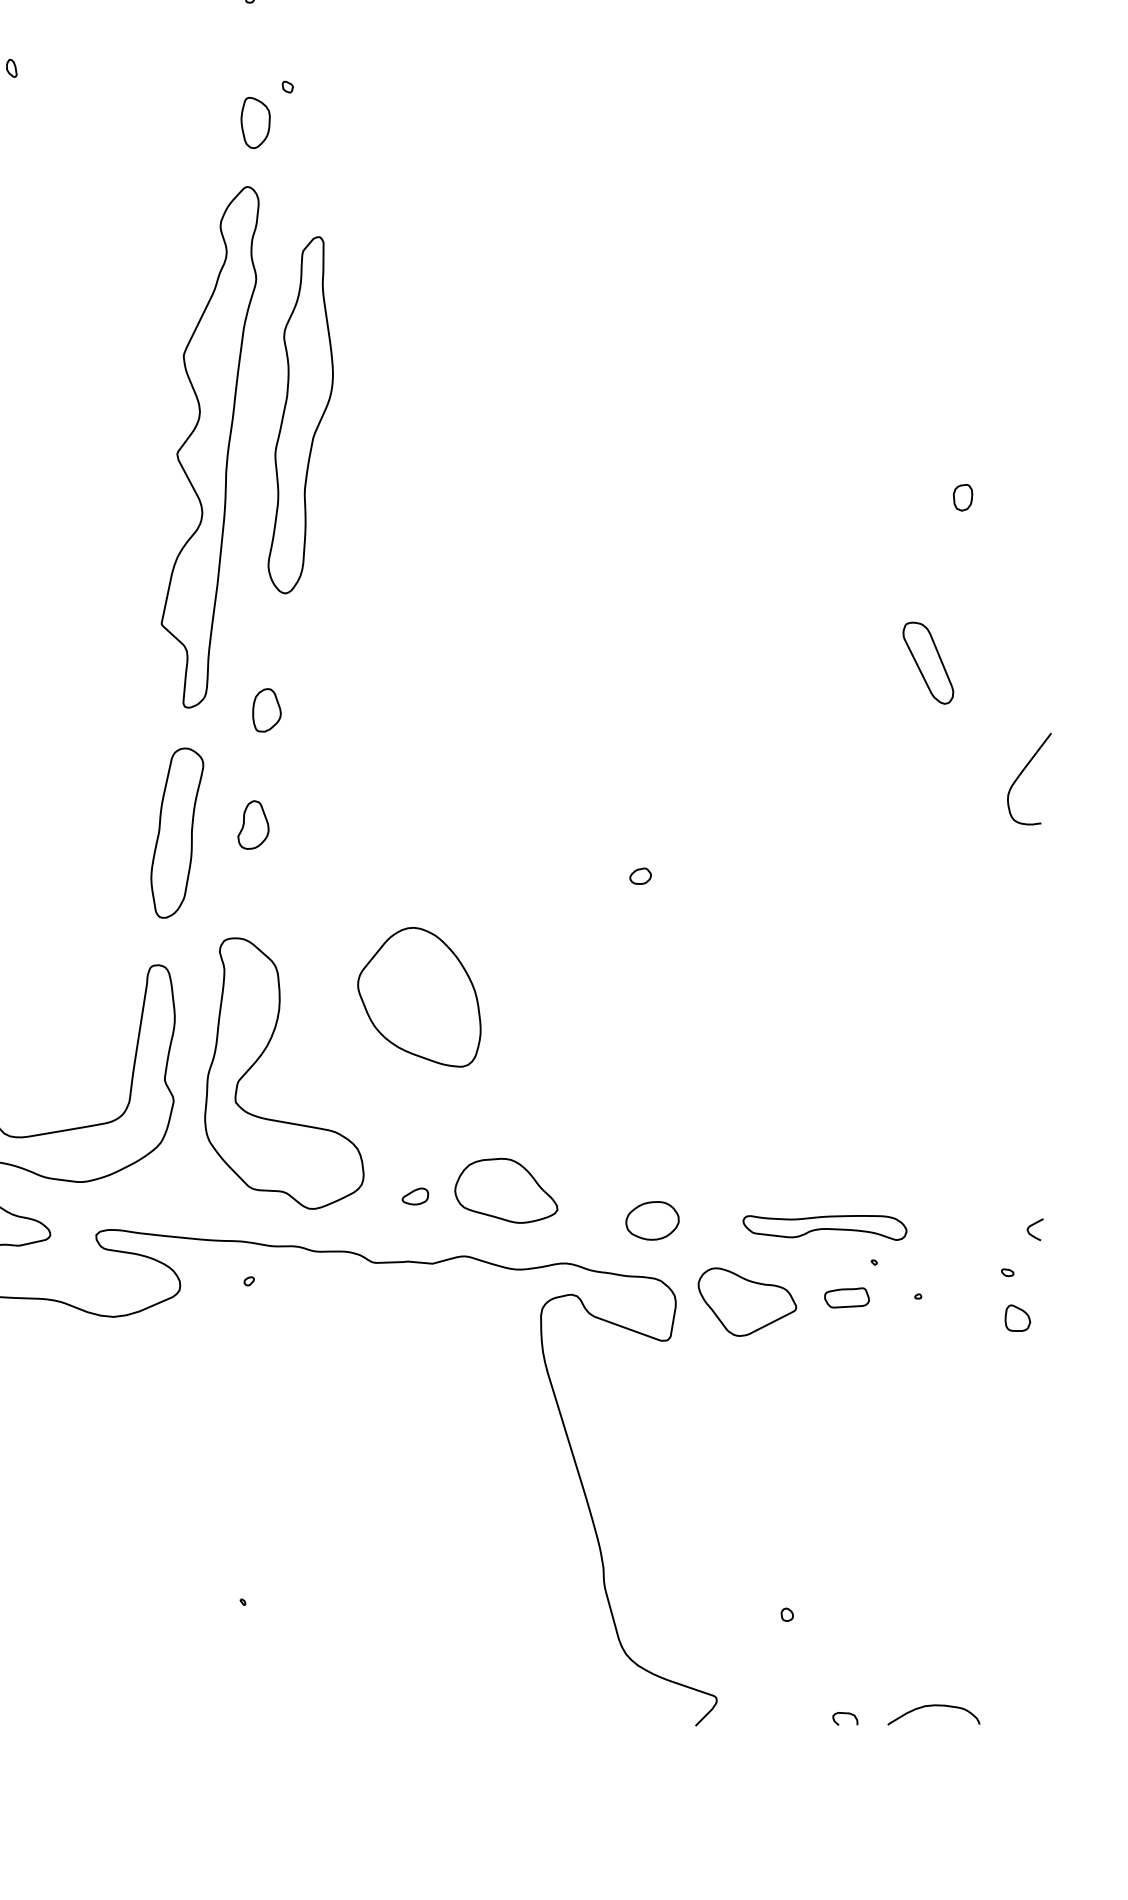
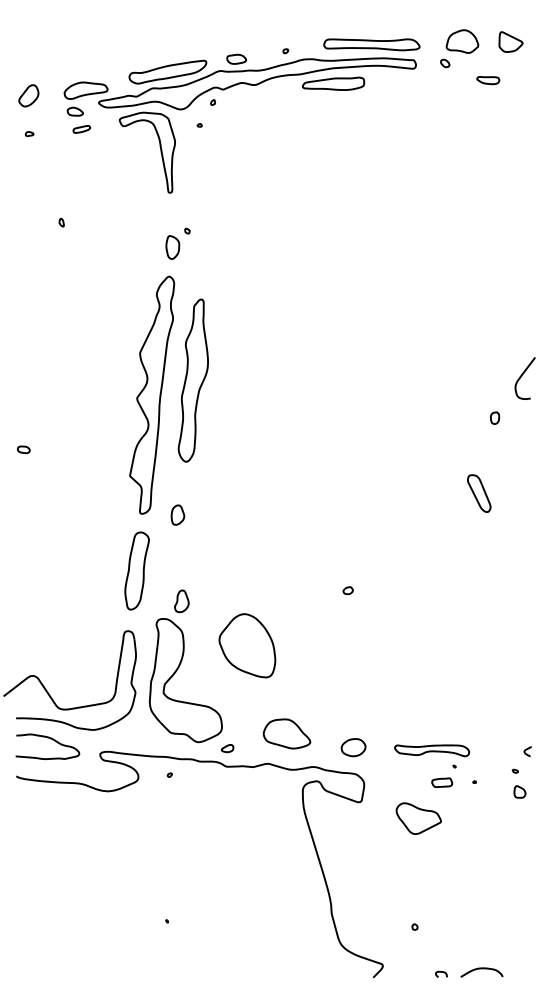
curve: (1023, 774) -> (522, 376), moved
part: (252, 825) -> (181, 601), moved
part: (415, 1196) -> (227, 748), moved
part: (746, 1301) -> (418, 818), moved

